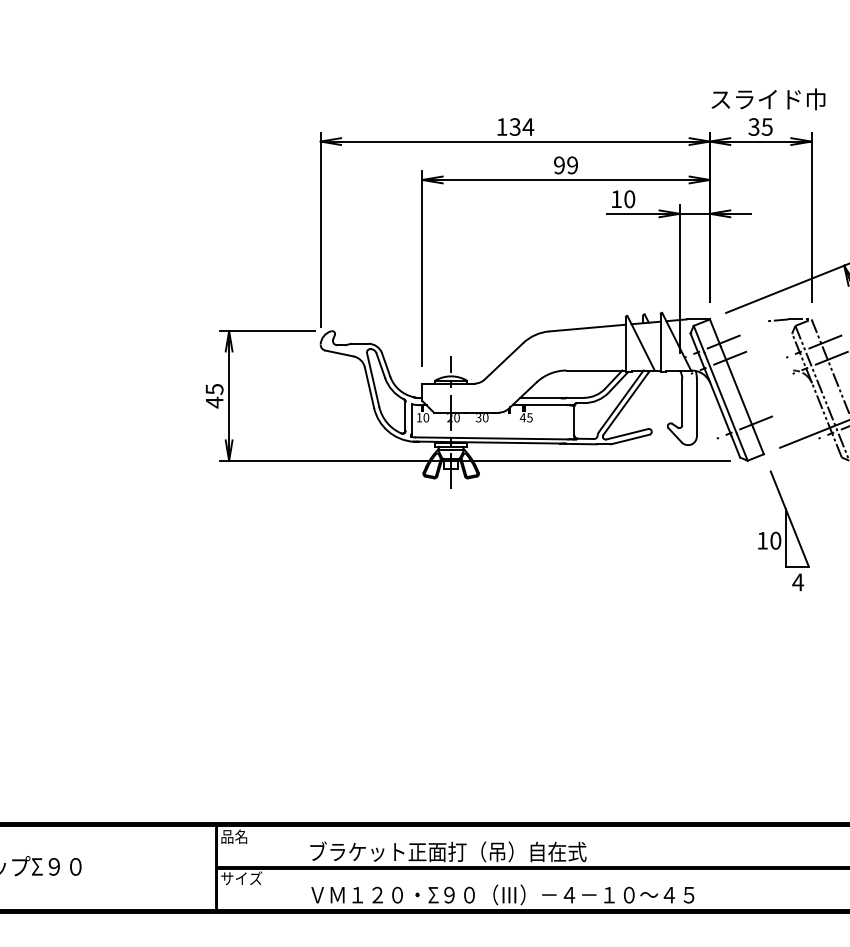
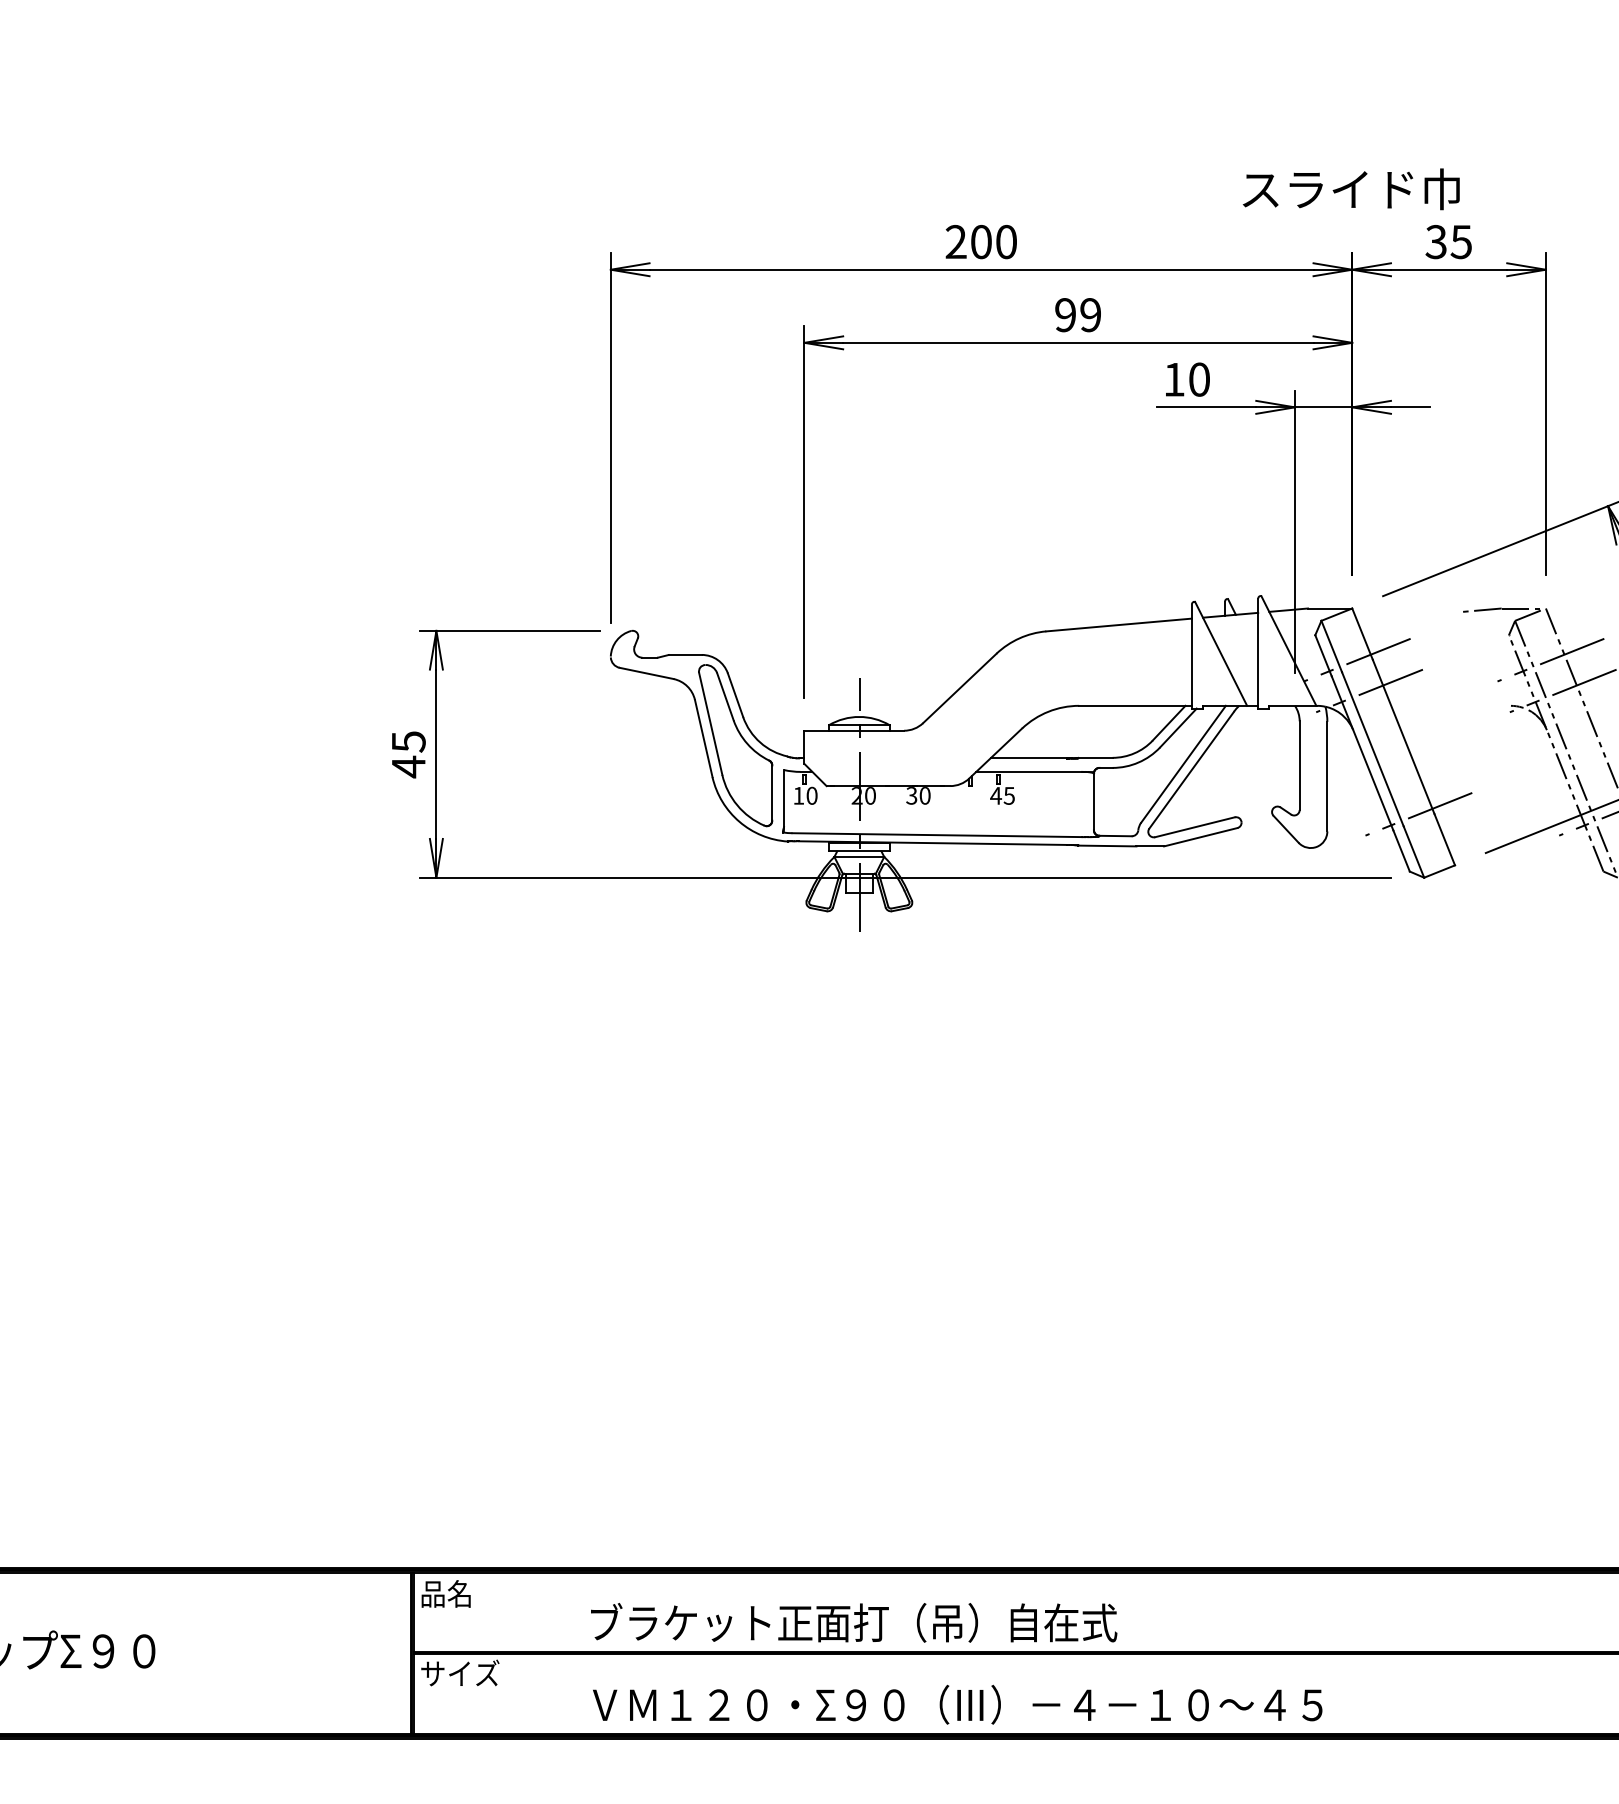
text: (768, 99) -> (1351, 189), moved
text: (515, 126) -> (981, 240), 134 -> 200
part: (783, 530) -> (1492, 1010), removed

